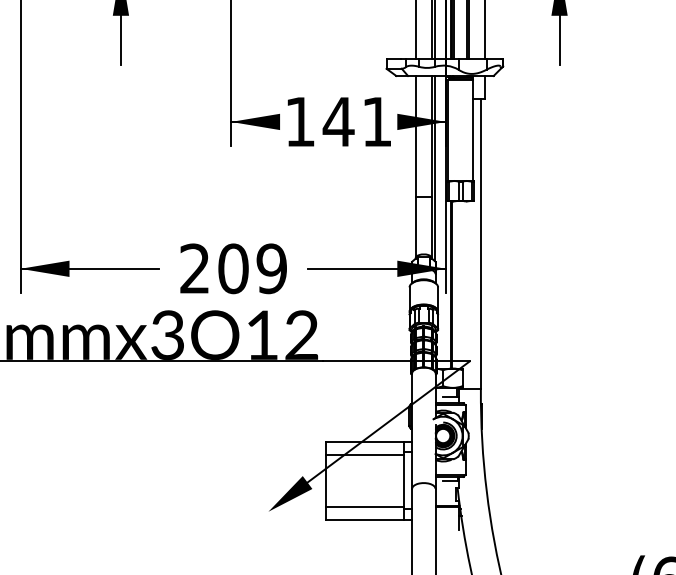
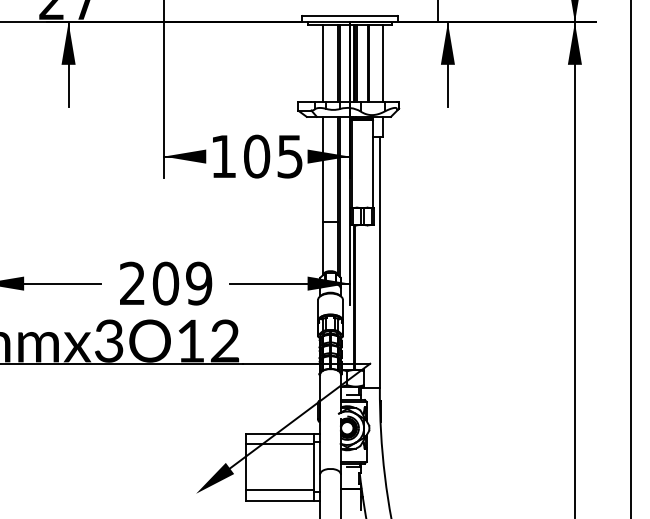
text: (356, 121) -> (272, 156), 141 -> 105

